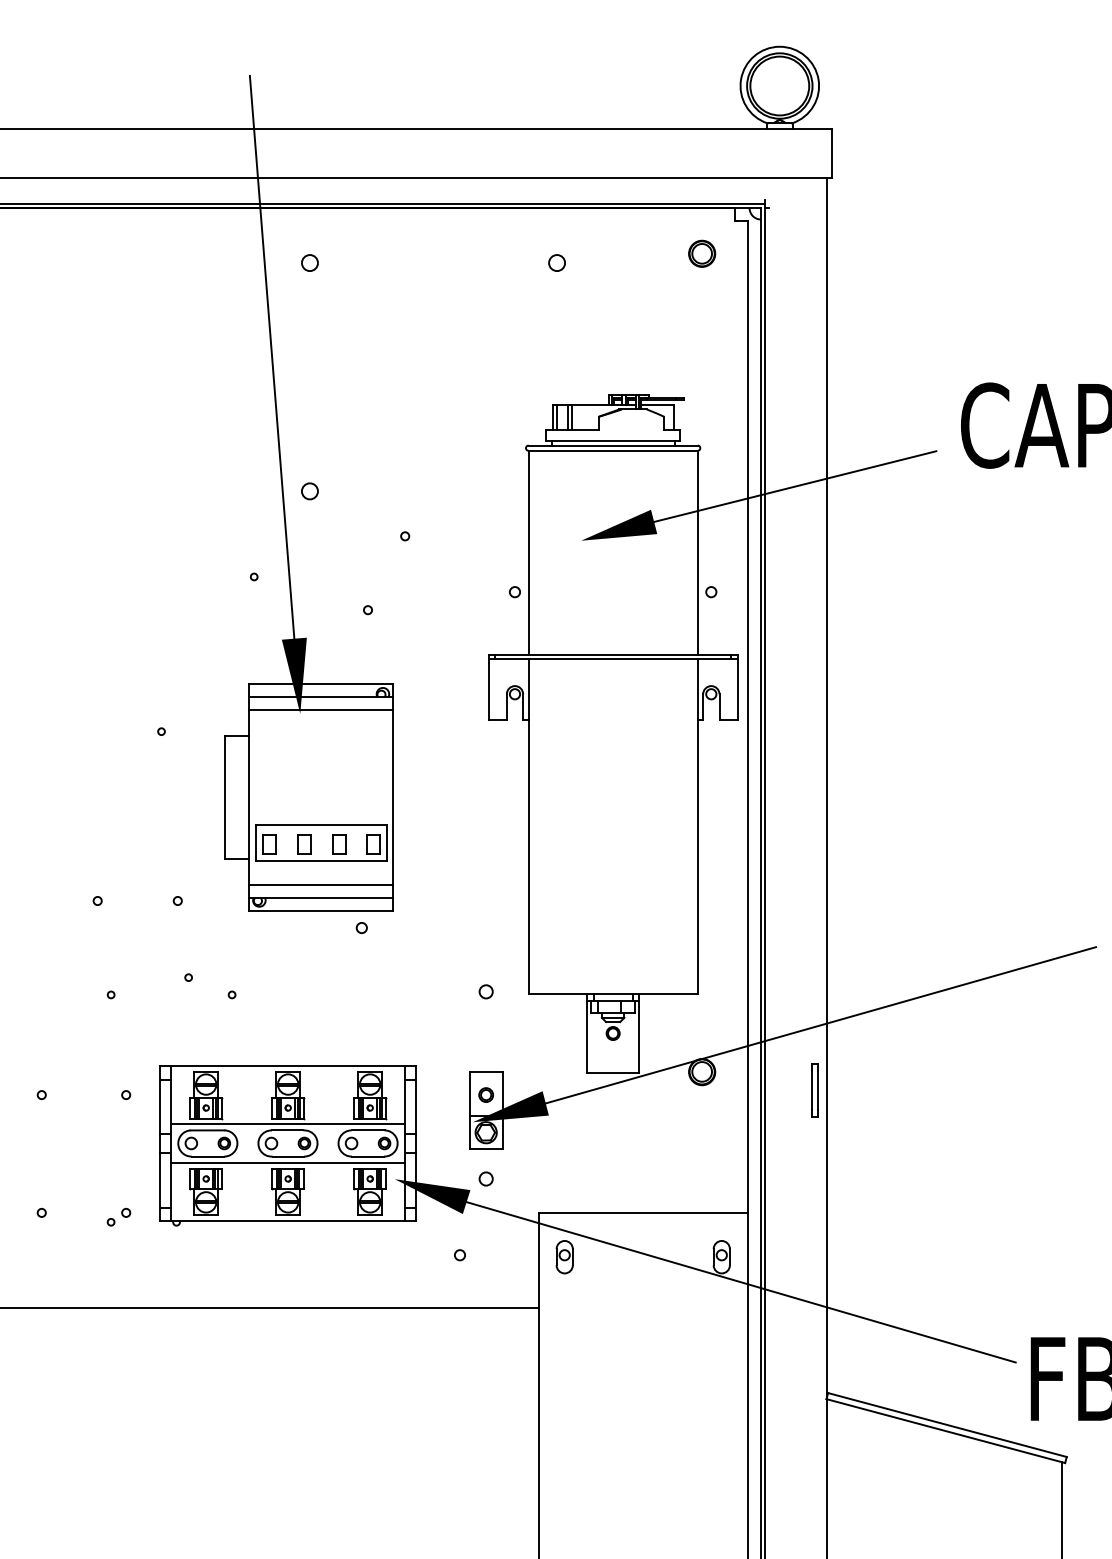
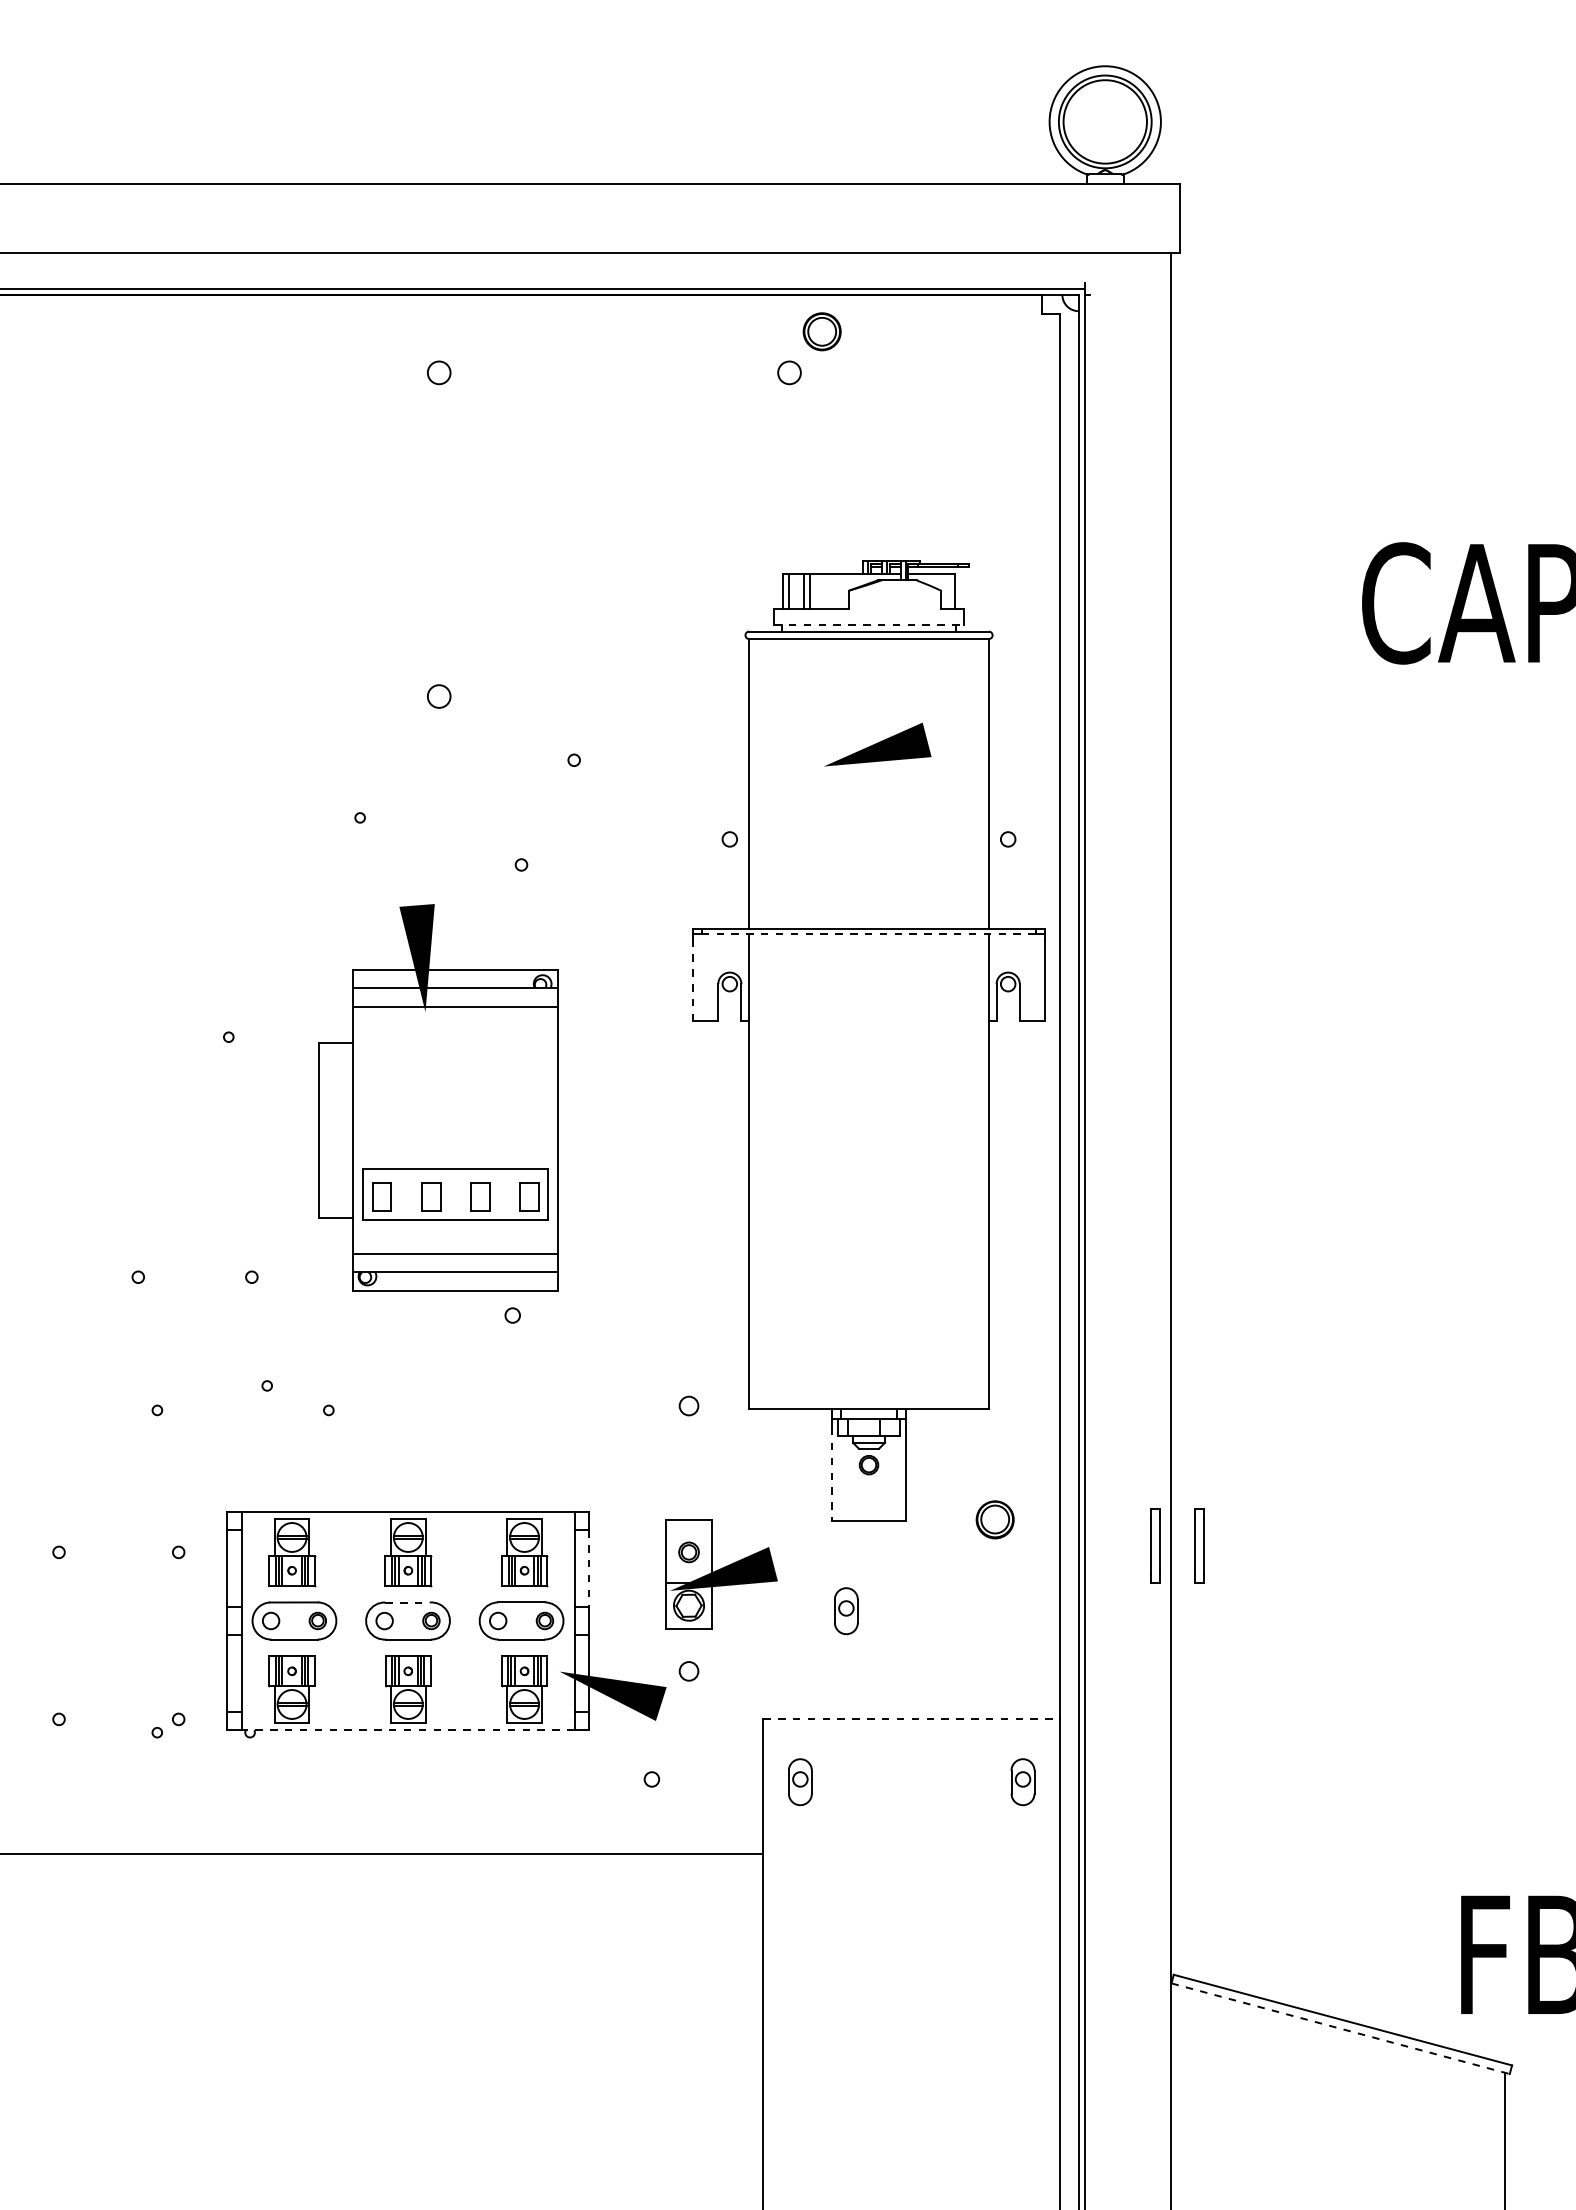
part: (701, 253) -> (821, 331), moved
line: (272, 357) -> (385, 506), removed
line: (613, 440) -> (869, 624), solid -> dashed
line: (795, 486) -> (1127, 689), removed
line: (613, 658) -> (869, 933), solid -> dashed
line: (488, 691) -> (692, 980), solid -> dashed
line: (820, 1025) -> (1163, 1453), removed
line: (586, 1040) -> (831, 1474), solid -> dashed
part: (846, 1090) -> (1199, 1545), added
line: (415, 1107) -> (589, 1569), solid -> dashed
line: (288, 1124) -> (408, 1593), removed
line: (288, 1130) -> (408, 1602), solid -> dashed
part: (597, 1136) -> (846, 1611), added
line: (288, 1162) -> (408, 1648), removed
line: (643, 1212) -> (912, 1719), solid -> dashed
line: (287, 1220) -> (407, 1730), solid -> dashed
line: (741, 1282) -> (1050, 1817), removed
line: (946, 1430) -> (1341, 2028), solid -> dashed

